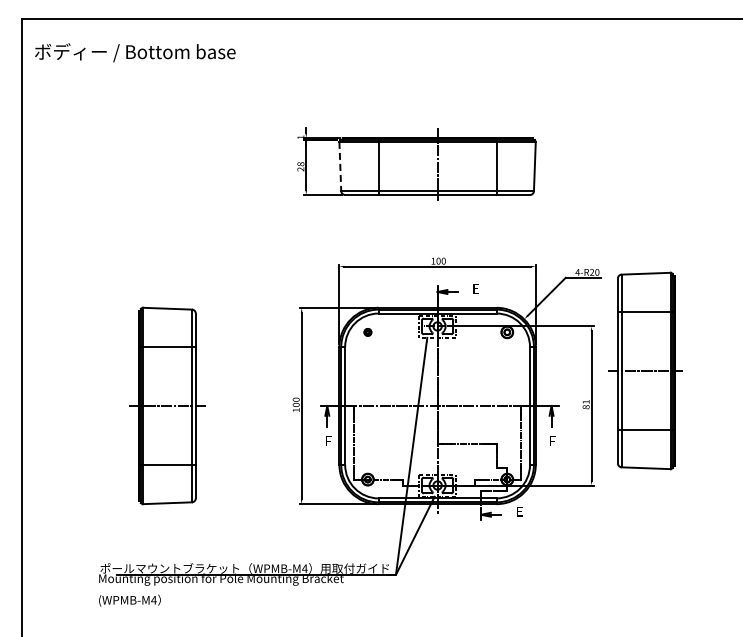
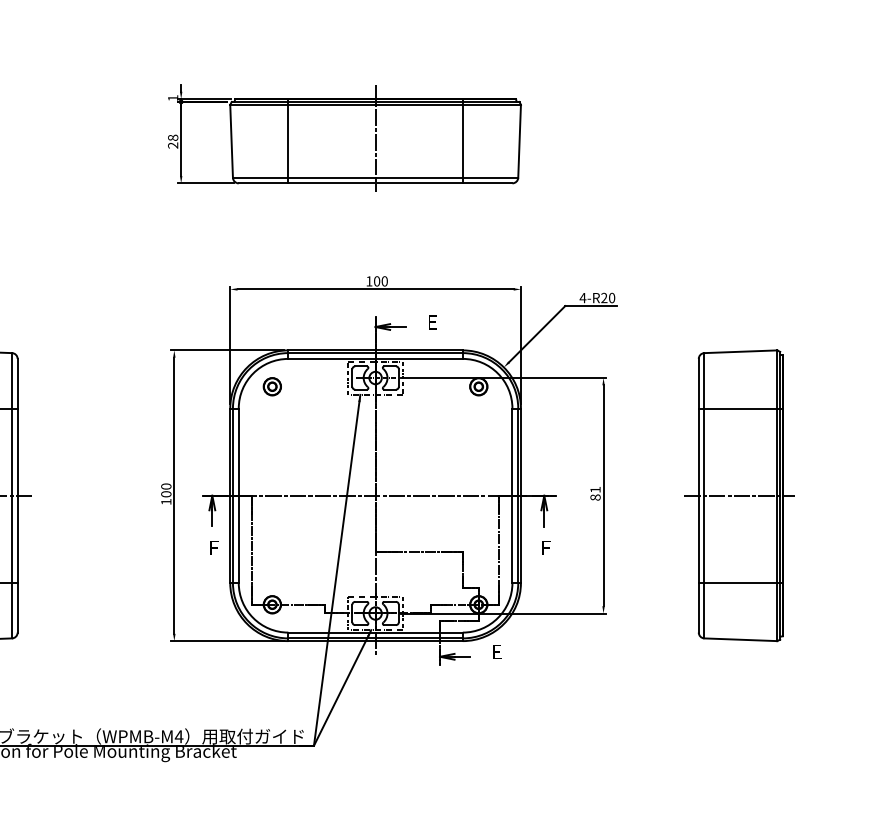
line: (340, 166) -> (231, 141), dashed -> solid
part: (367, 332) -> (271, 386), size x1.67
part: (645, 370) -> (739, 495), moved

